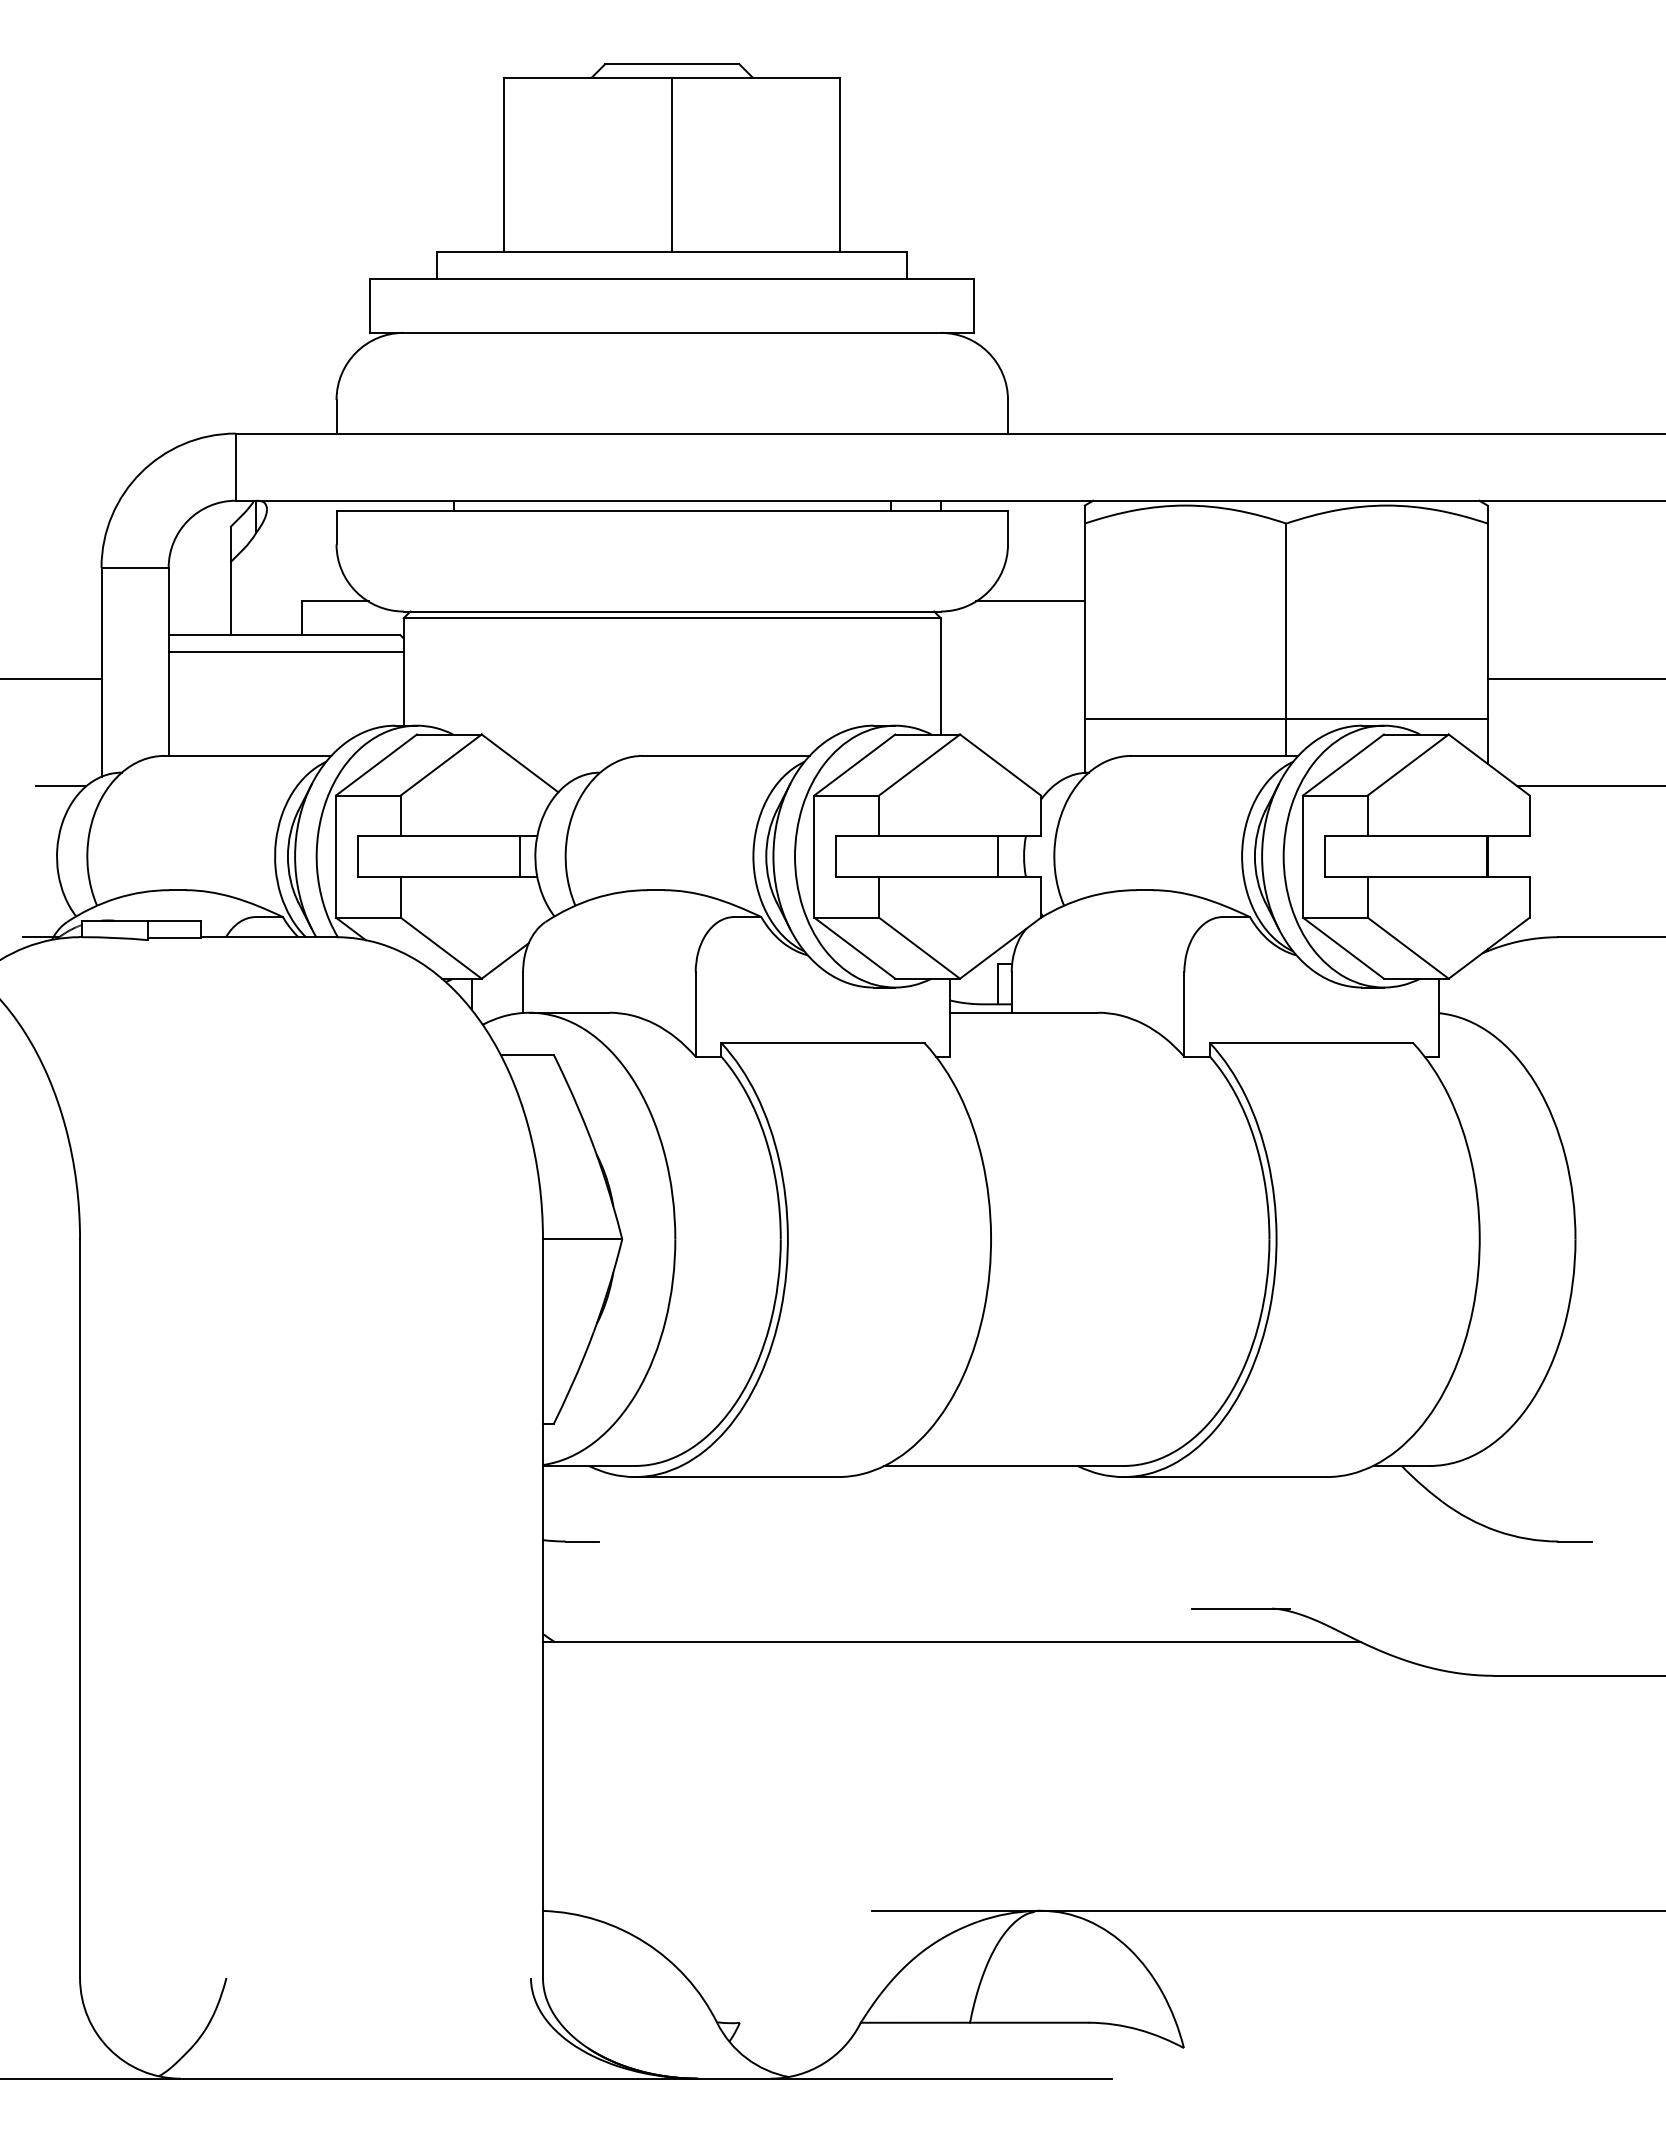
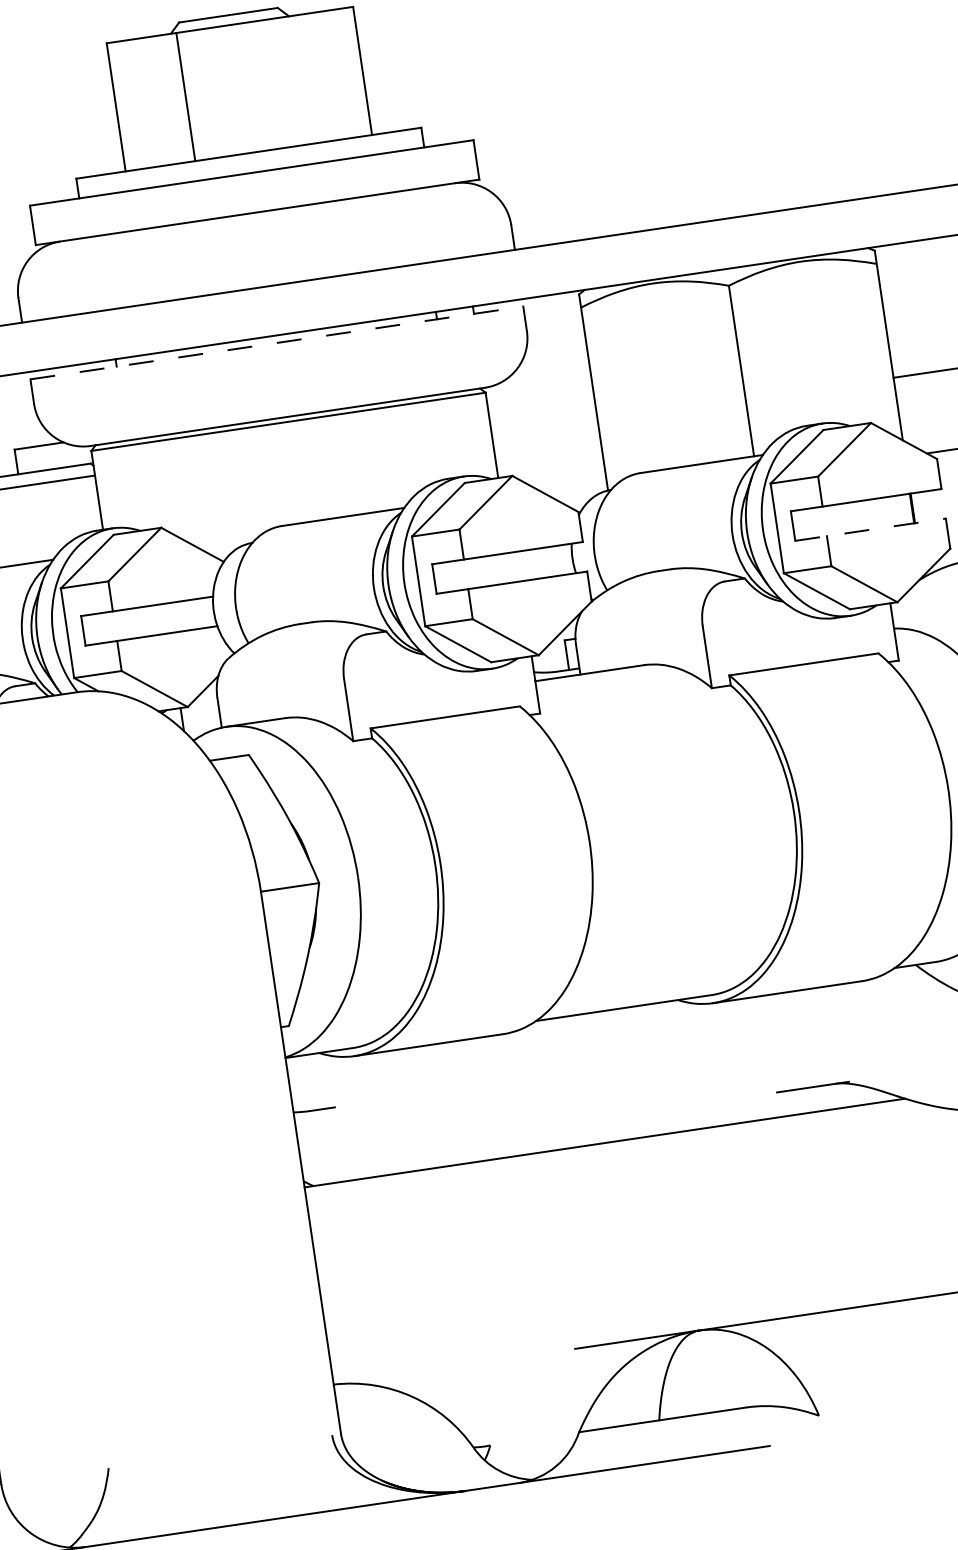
line: (672, 164) -> (185, 96), moved
line: (672, 510) -> (277, 342), solid -> dashed
line: (1029, 601) -> (548, 370), removed
line: (1285, 718) -> (749, 428), removed
line: (519, 856) -> (202, 613), removed
line: (997, 856) -> (553, 561), removed
line: (1427, 876) -> (870, 529), solid -> dashed

